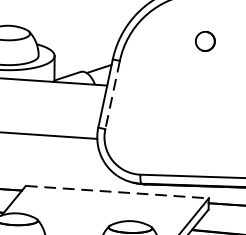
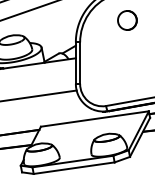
part: (205, 41) -> (127, 20), size x1.67
line: (113, 95) -> (80, 63), dashed -> solid
line: (116, 192) -> (94, 119), dashed -> solid

